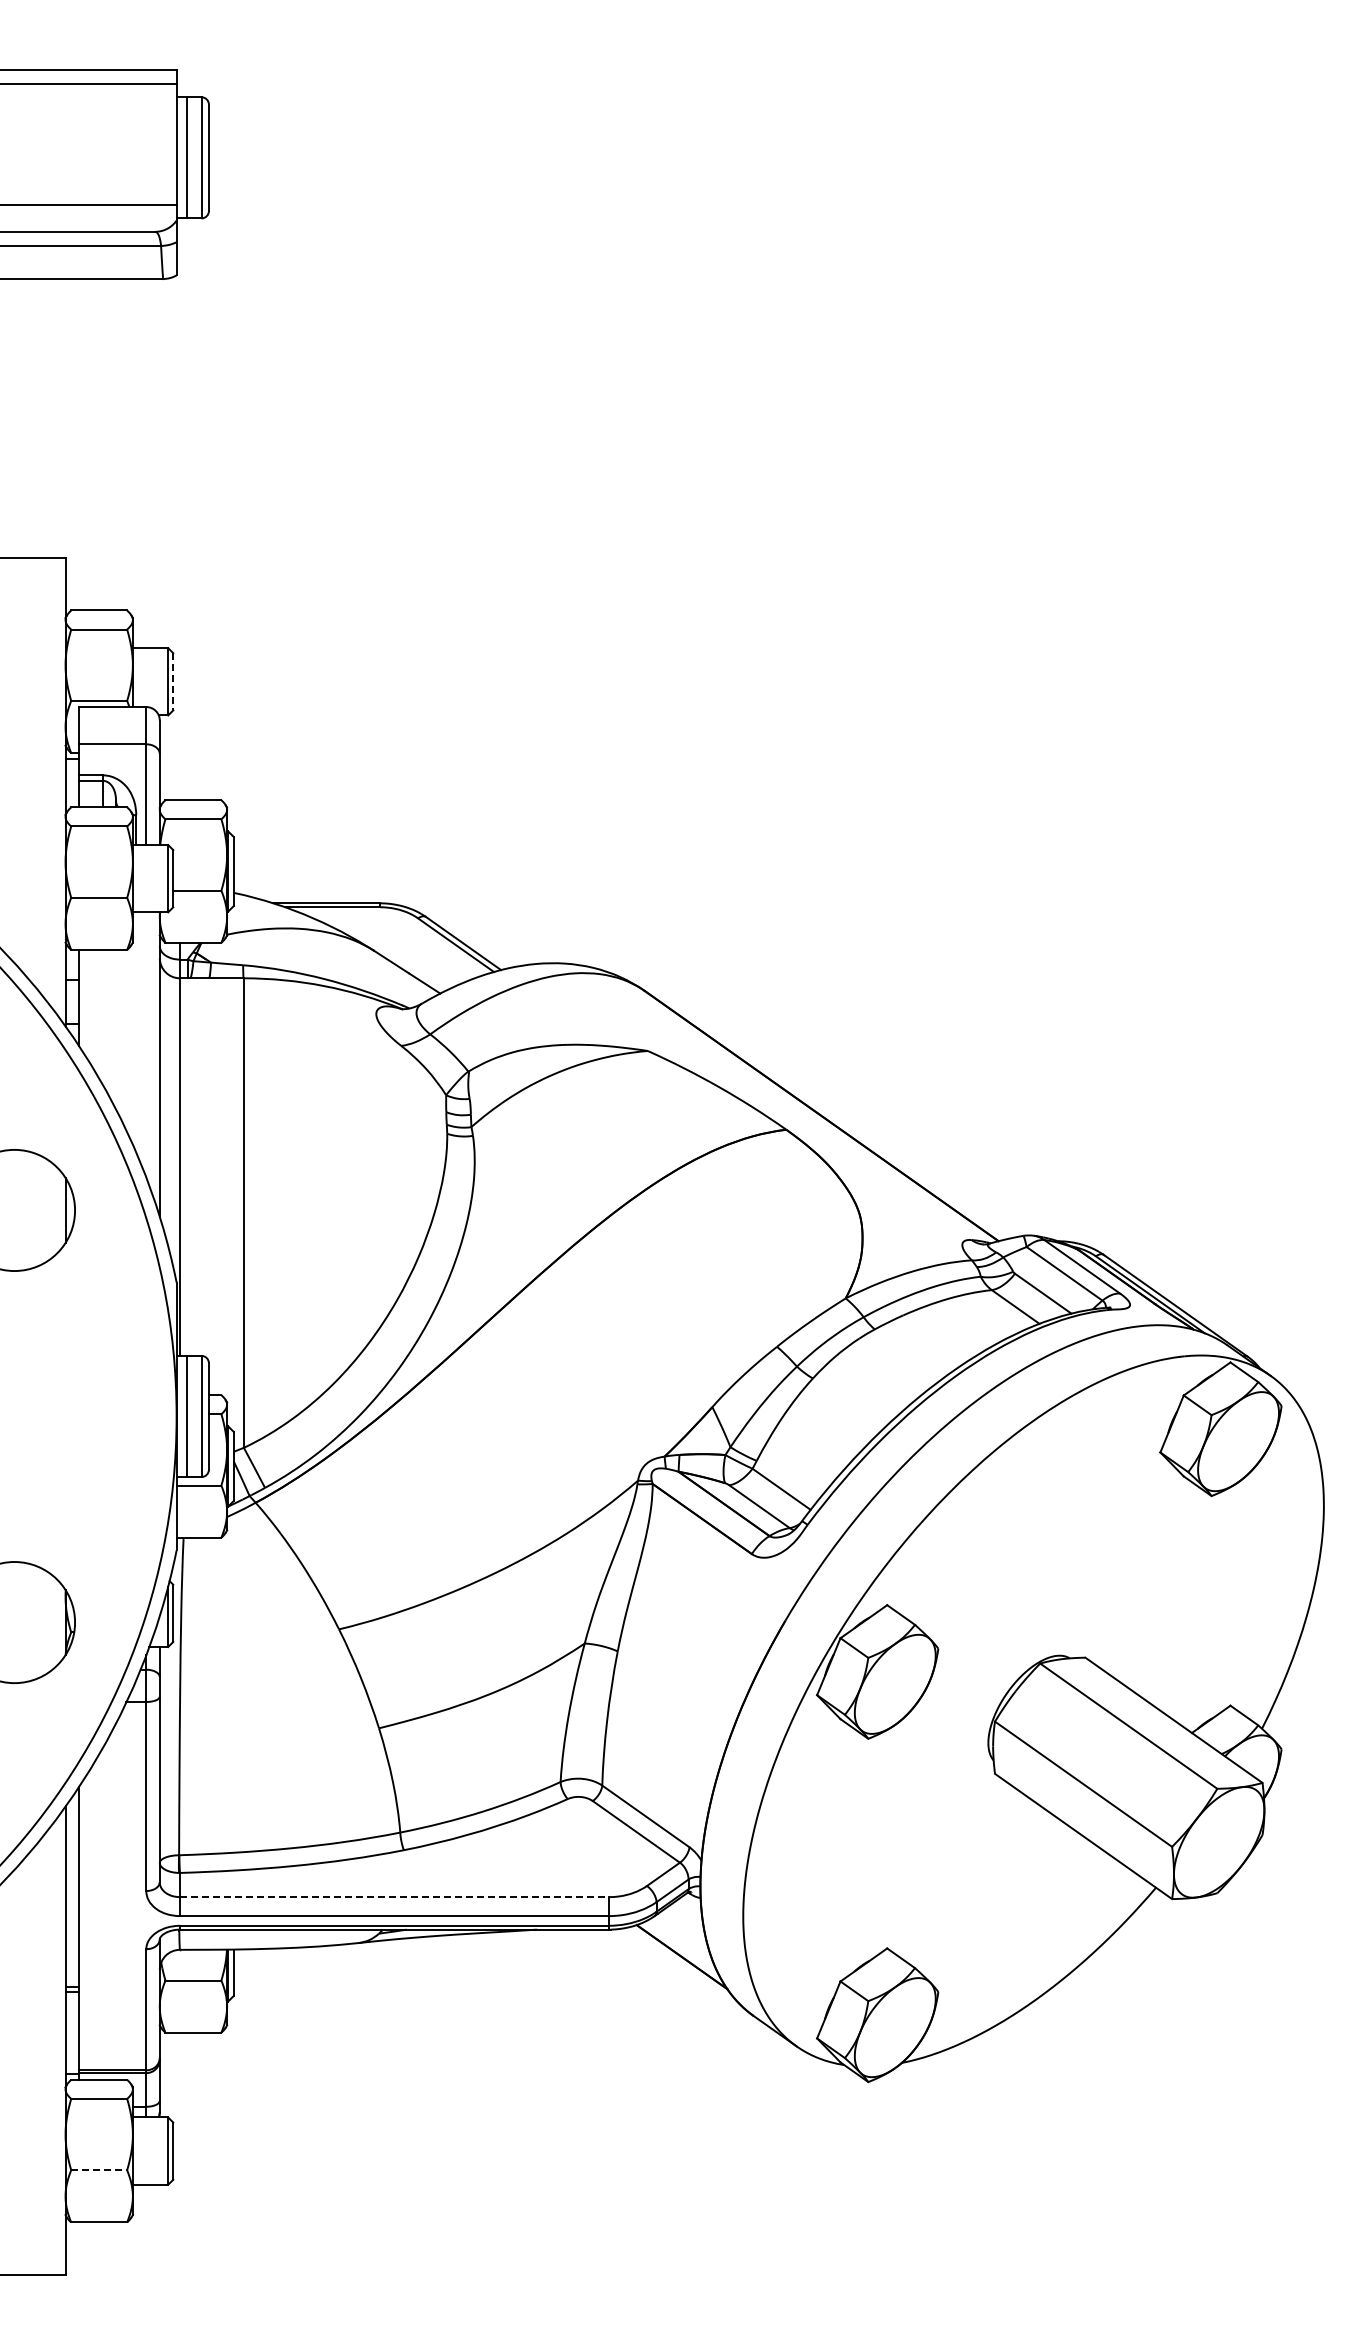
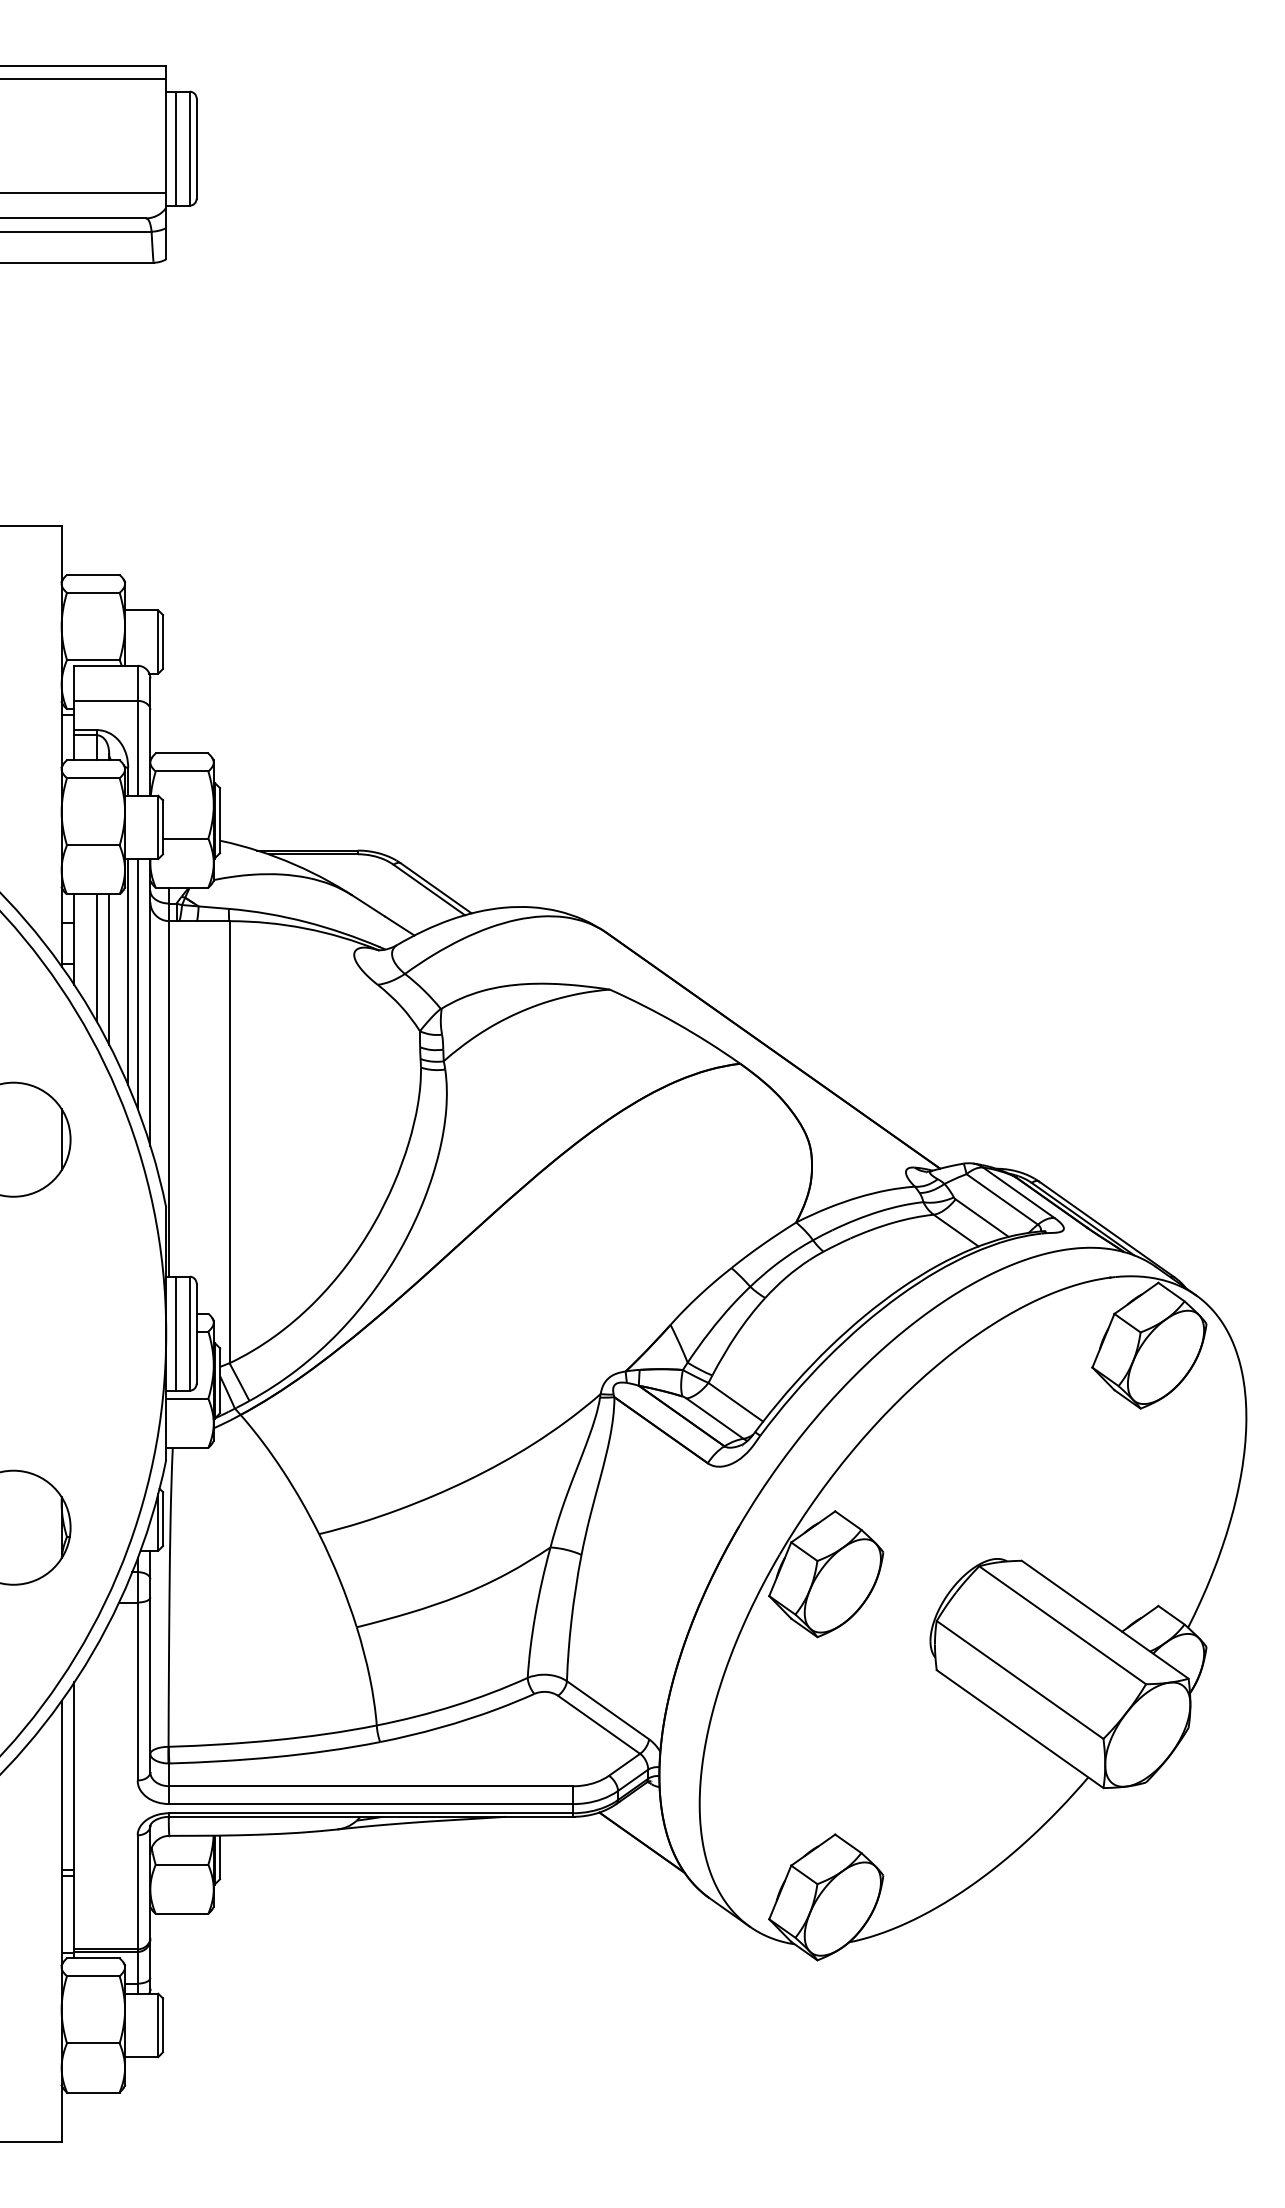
line: (173, 681) -> (163, 641), dashed -> solid
line: (102, 1016) -> (96, 957), added
line: (116, 1029) -> (109, 969), added
line: (136, 1032) -> (128, 972), added
line: (146, 1044) -> (137, 983), added
line: (394, 1897) -> (371, 1786), dashed -> solid
line: (99, 2170) -> (93, 2043), dashed -> solid

